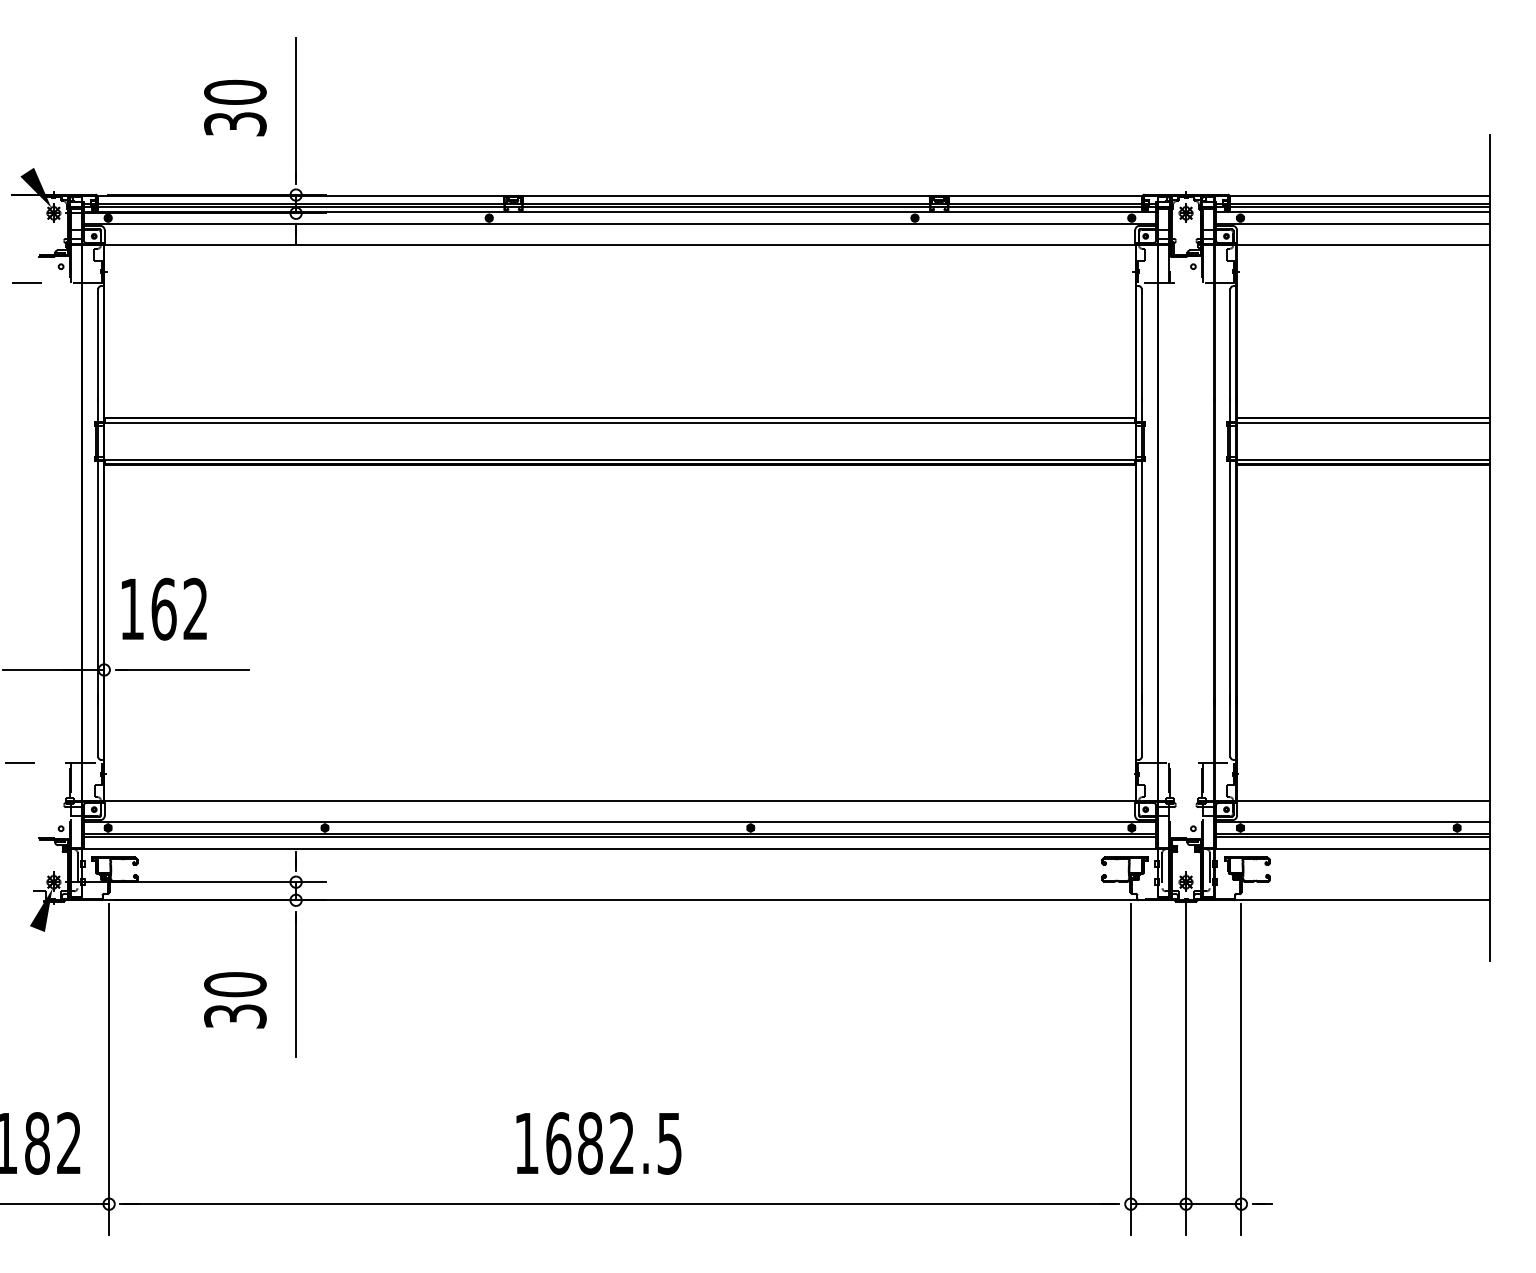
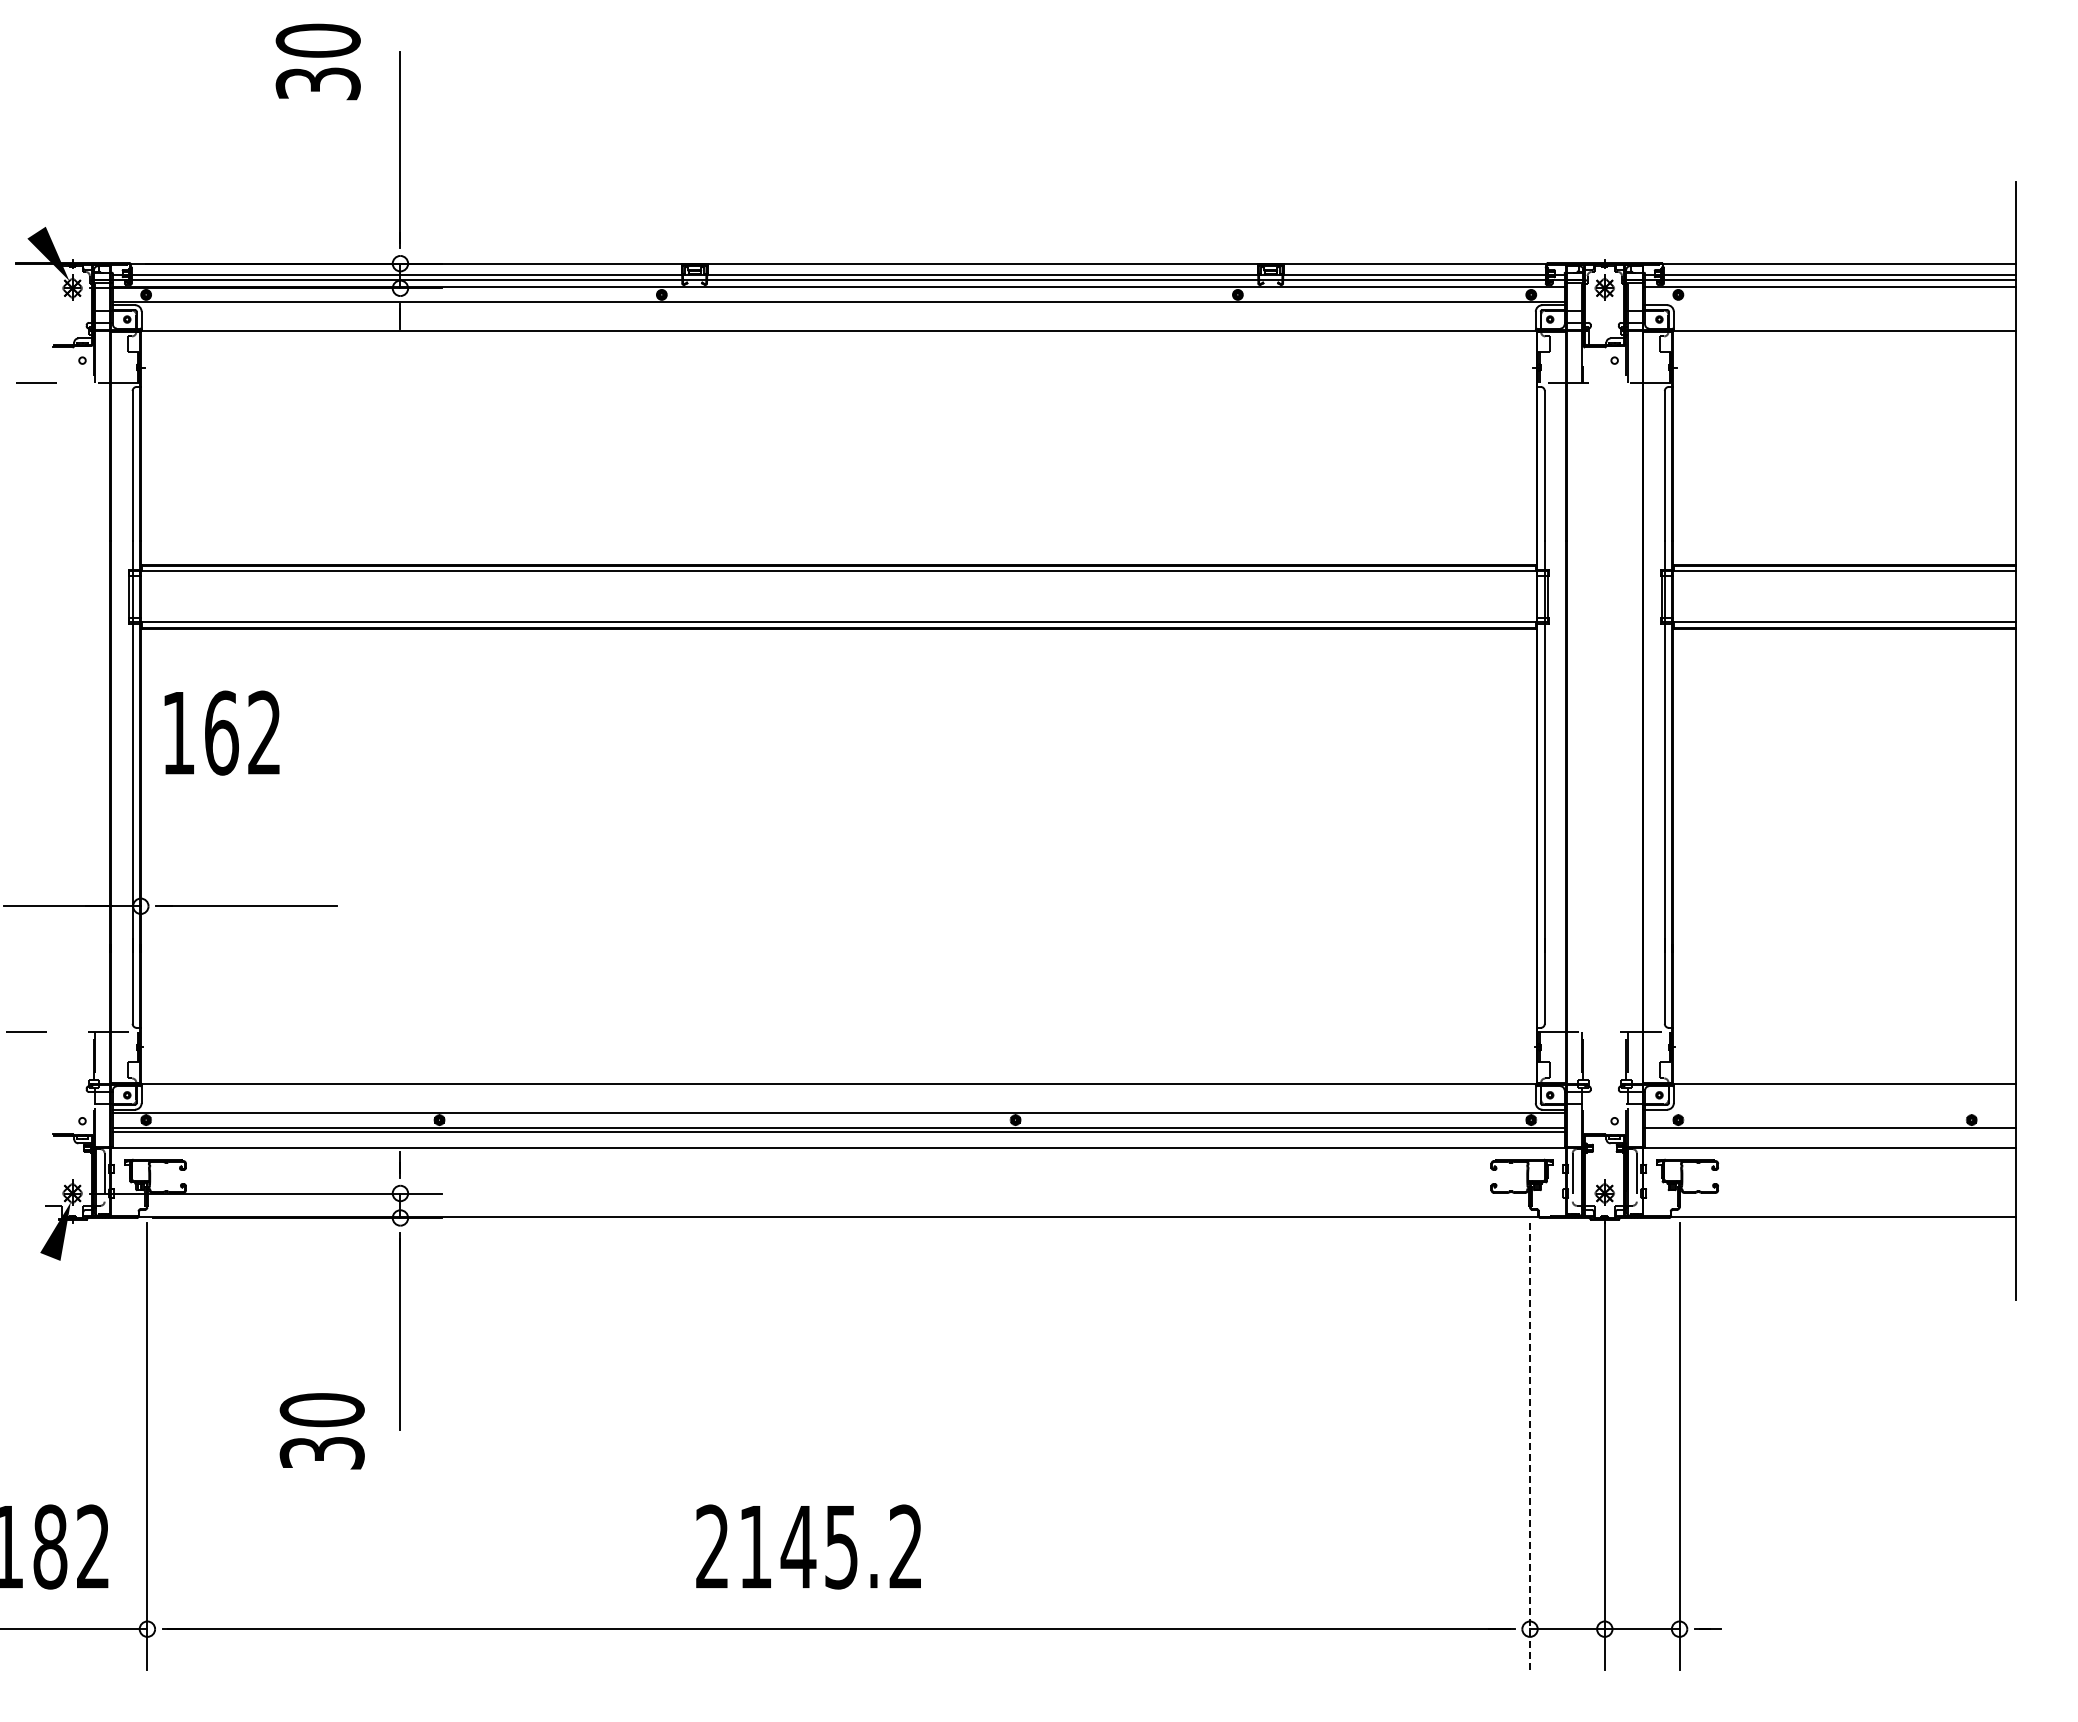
text: (234, 107) -> (317, 61), moved
line: (1352, 223) -> (1830, 302), removed
text: (163, 608) -> (221, 732), moved
line: (1352, 822) -> (1830, 1112), removed
line: (1352, 836) -> (1830, 1131), removed
text: (234, 1000) -> (321, 1431), moved
line: (1131, 1069) -> (1530, 1446), solid -> dashed
text: (597, 1143) -> (808, 1546), 1682.5 -> 2145.2

